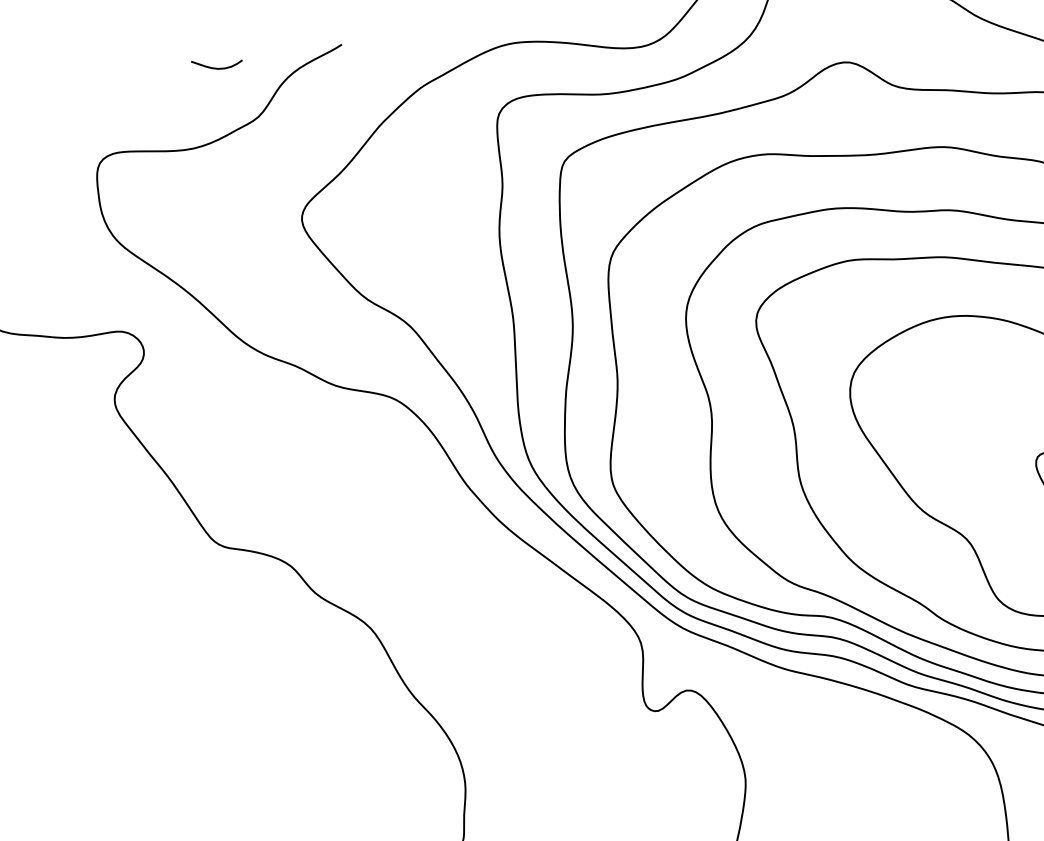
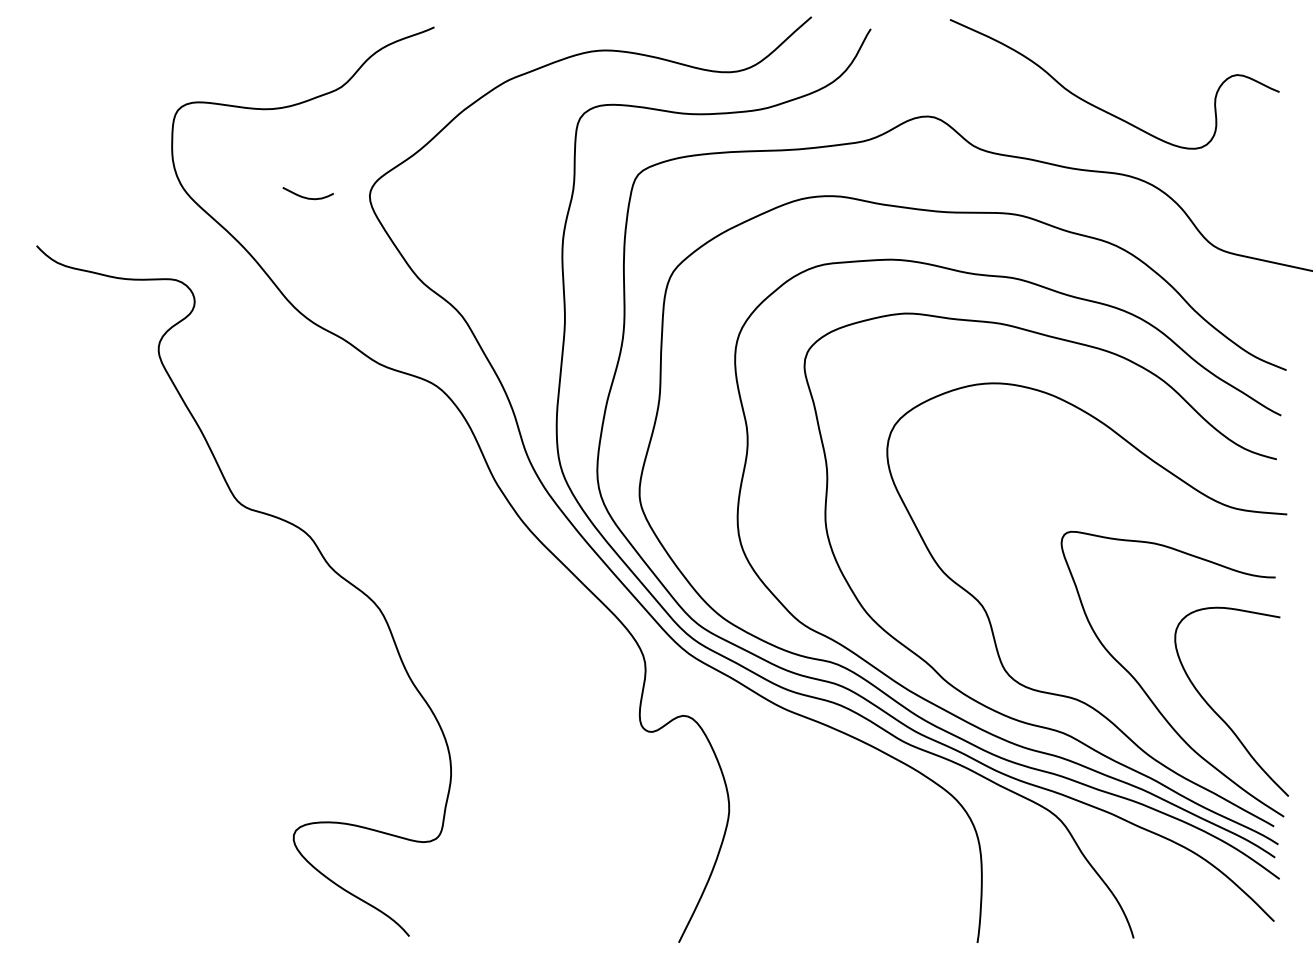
curve: (217, 67) -> (307, 197), moved

